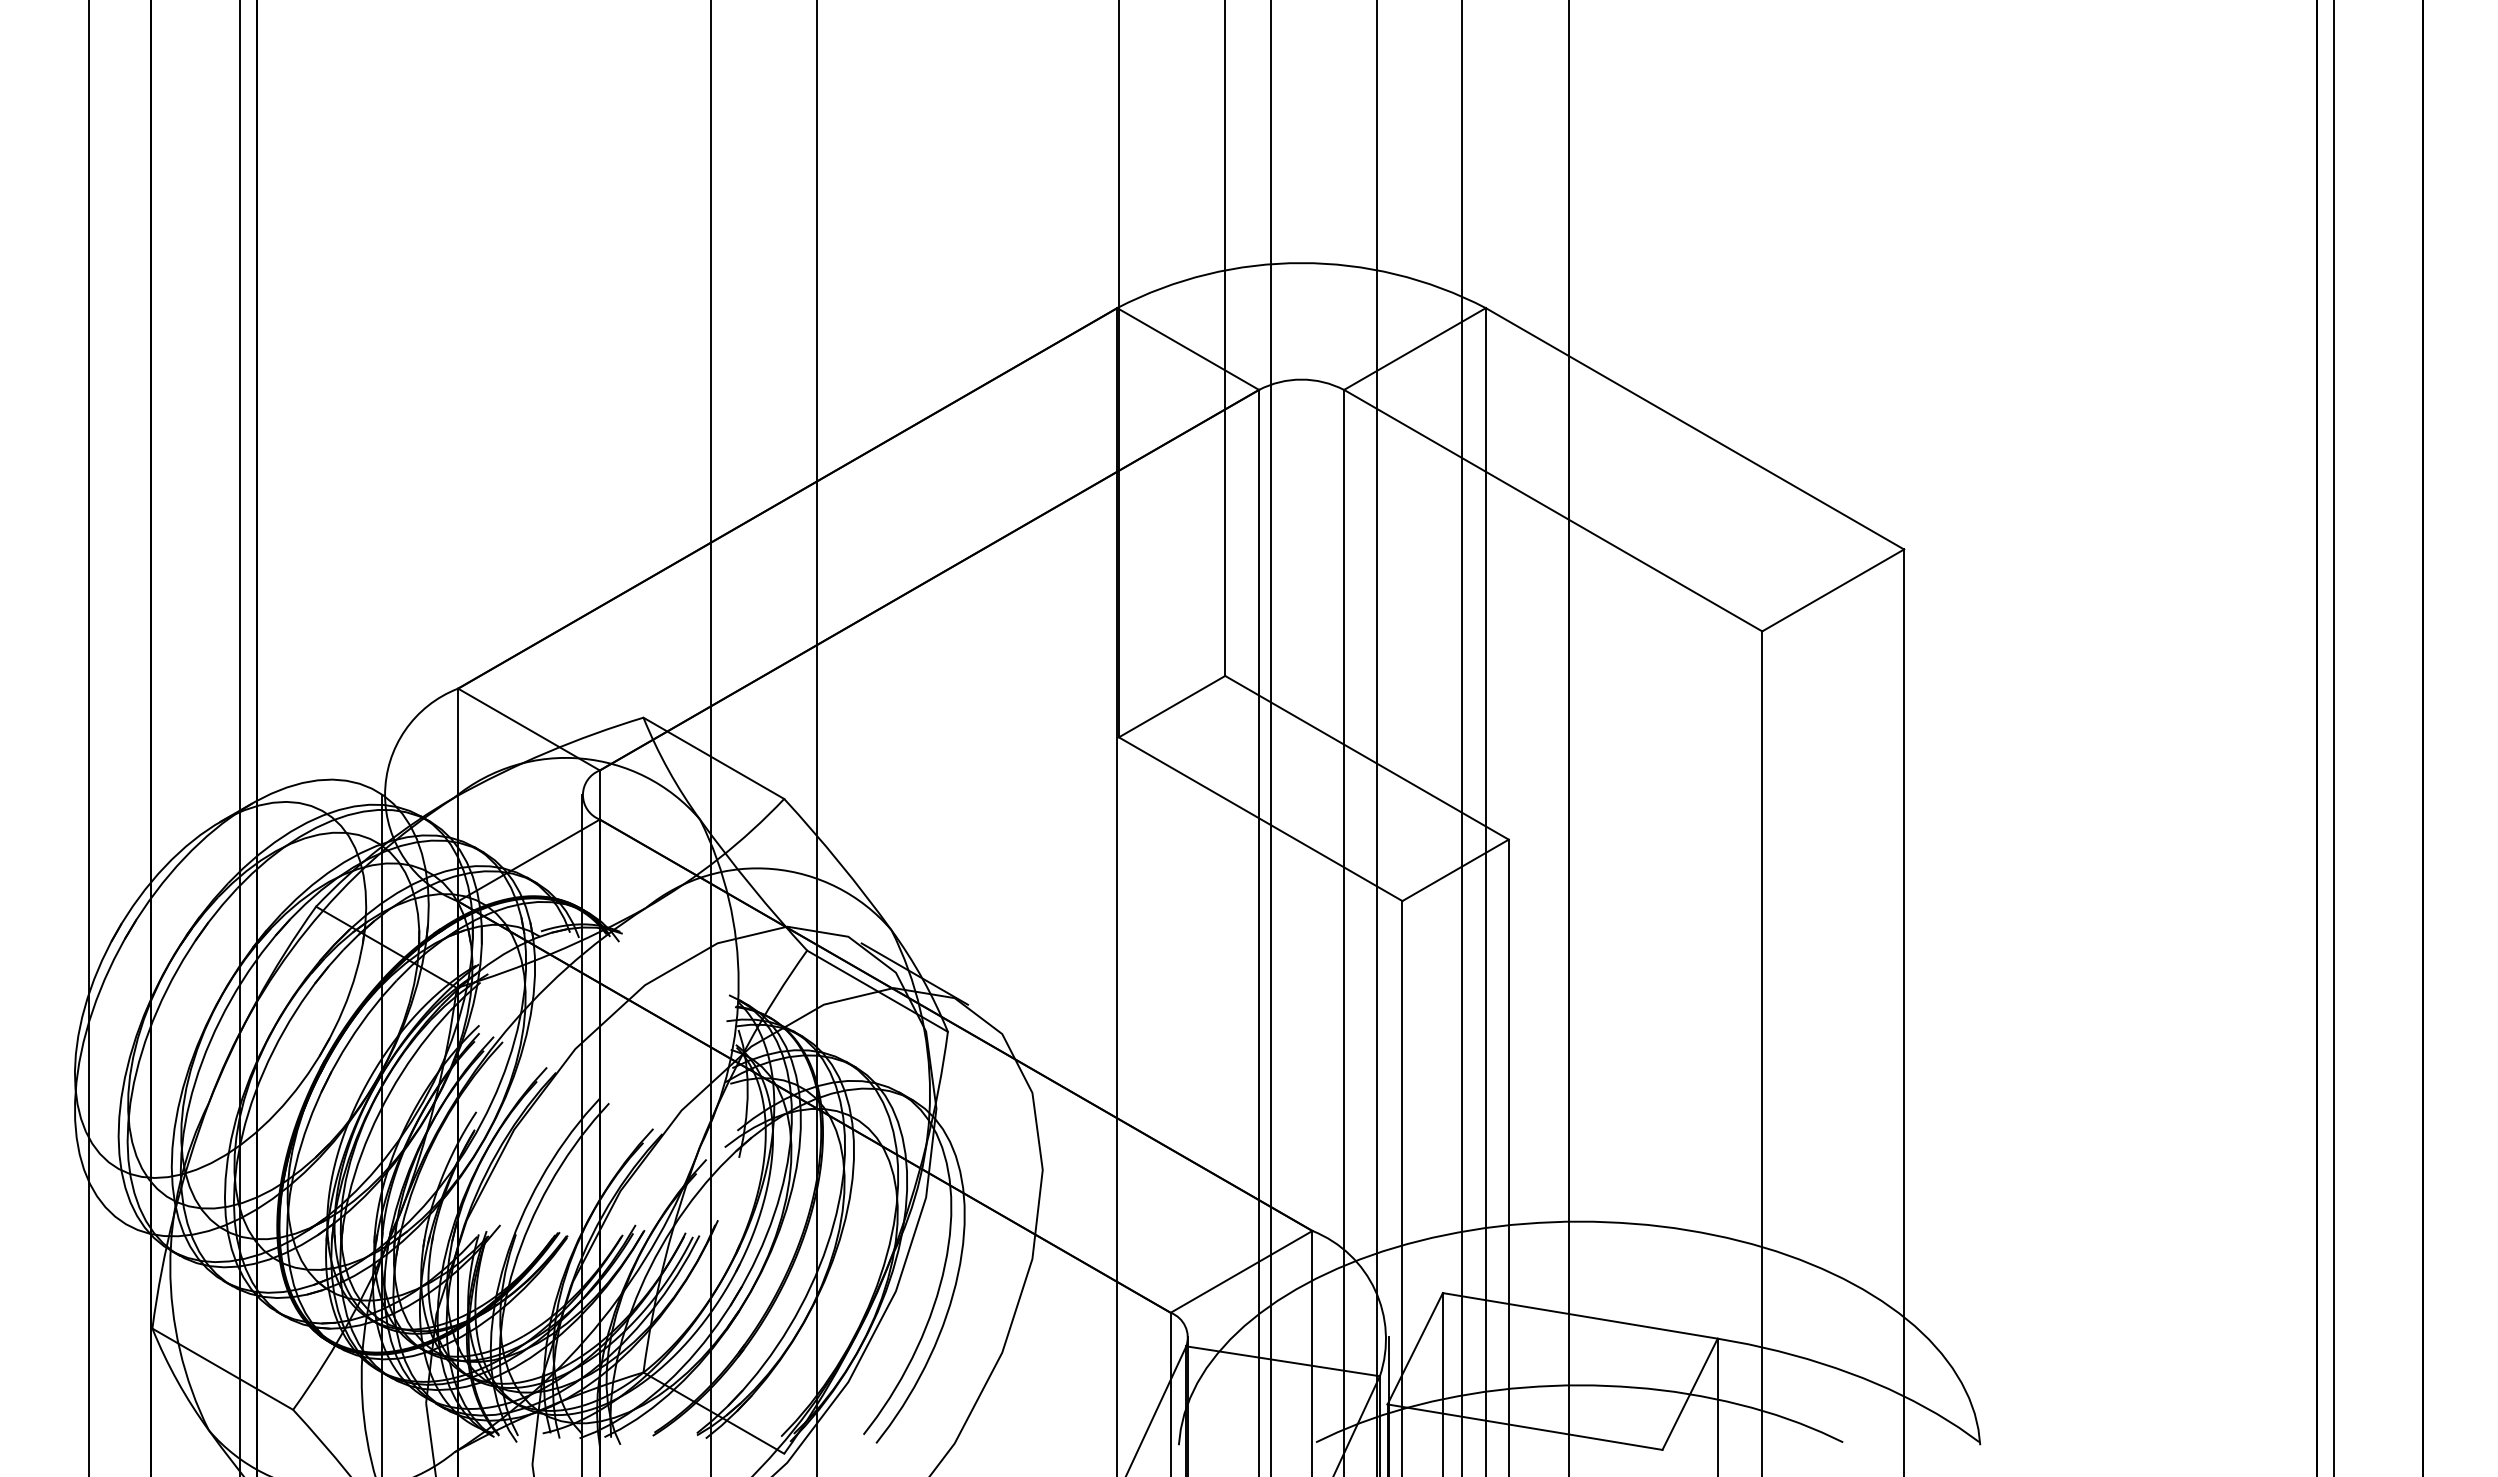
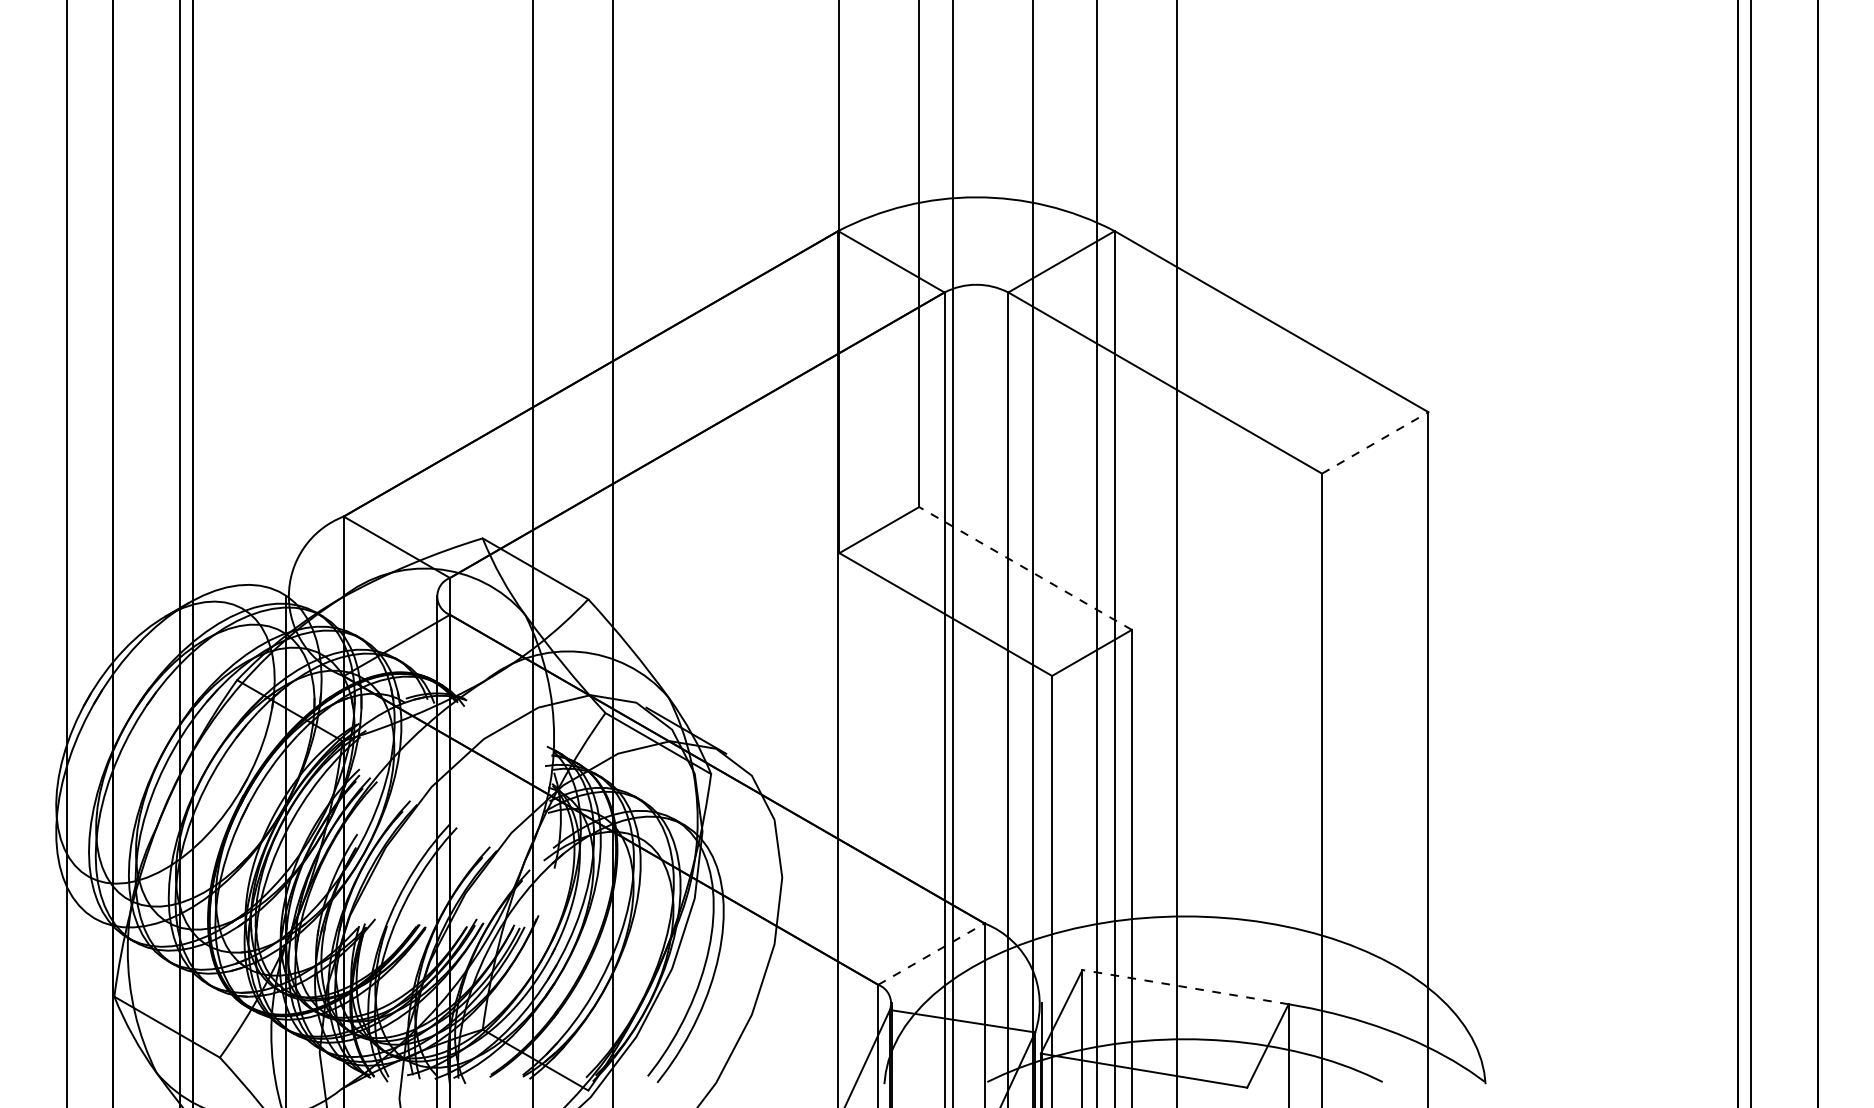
line: (1833, 590) -> (1375, 442), solid -> dashed
line: (1367, 757) -> (1025, 568), solid -> dashed
line: (1241, 1271) -> (931, 953), solid -> dashed
line: (1579, 1315) -> (1184, 986), solid -> dashed

